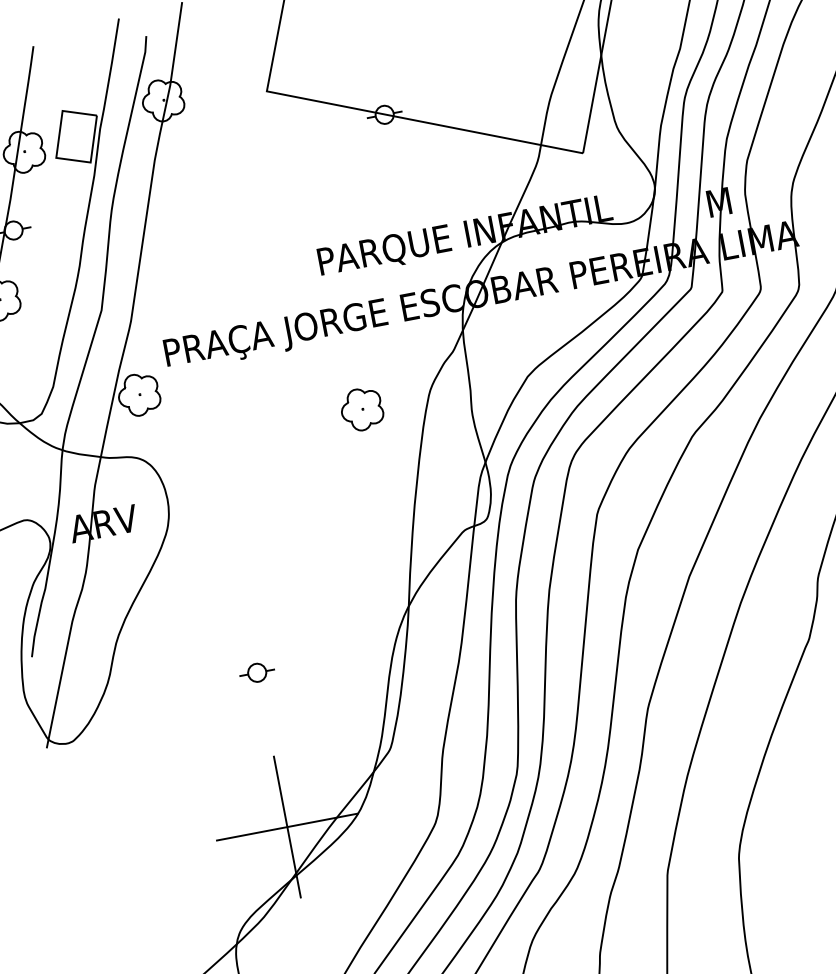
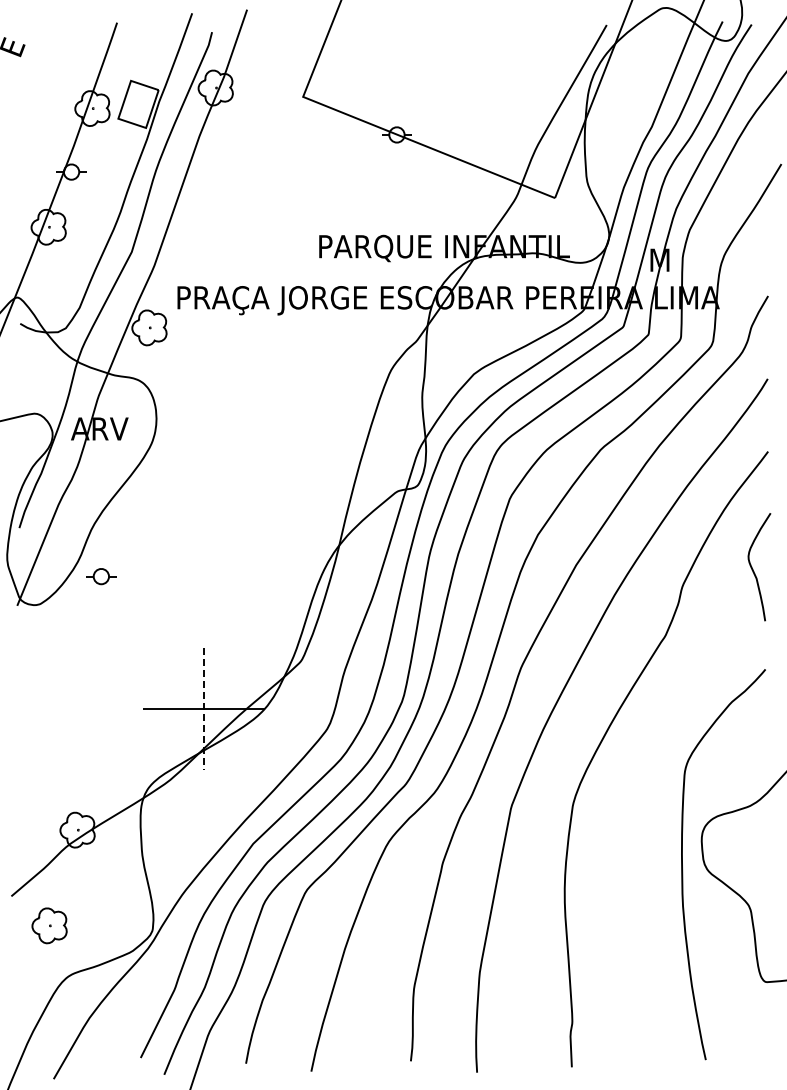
part: (361, 408) -> (331, 374), removed
part: (257, 672) -> (101, 576), moved
line: (286, 827) -> (203, 709), solid -> dashed

